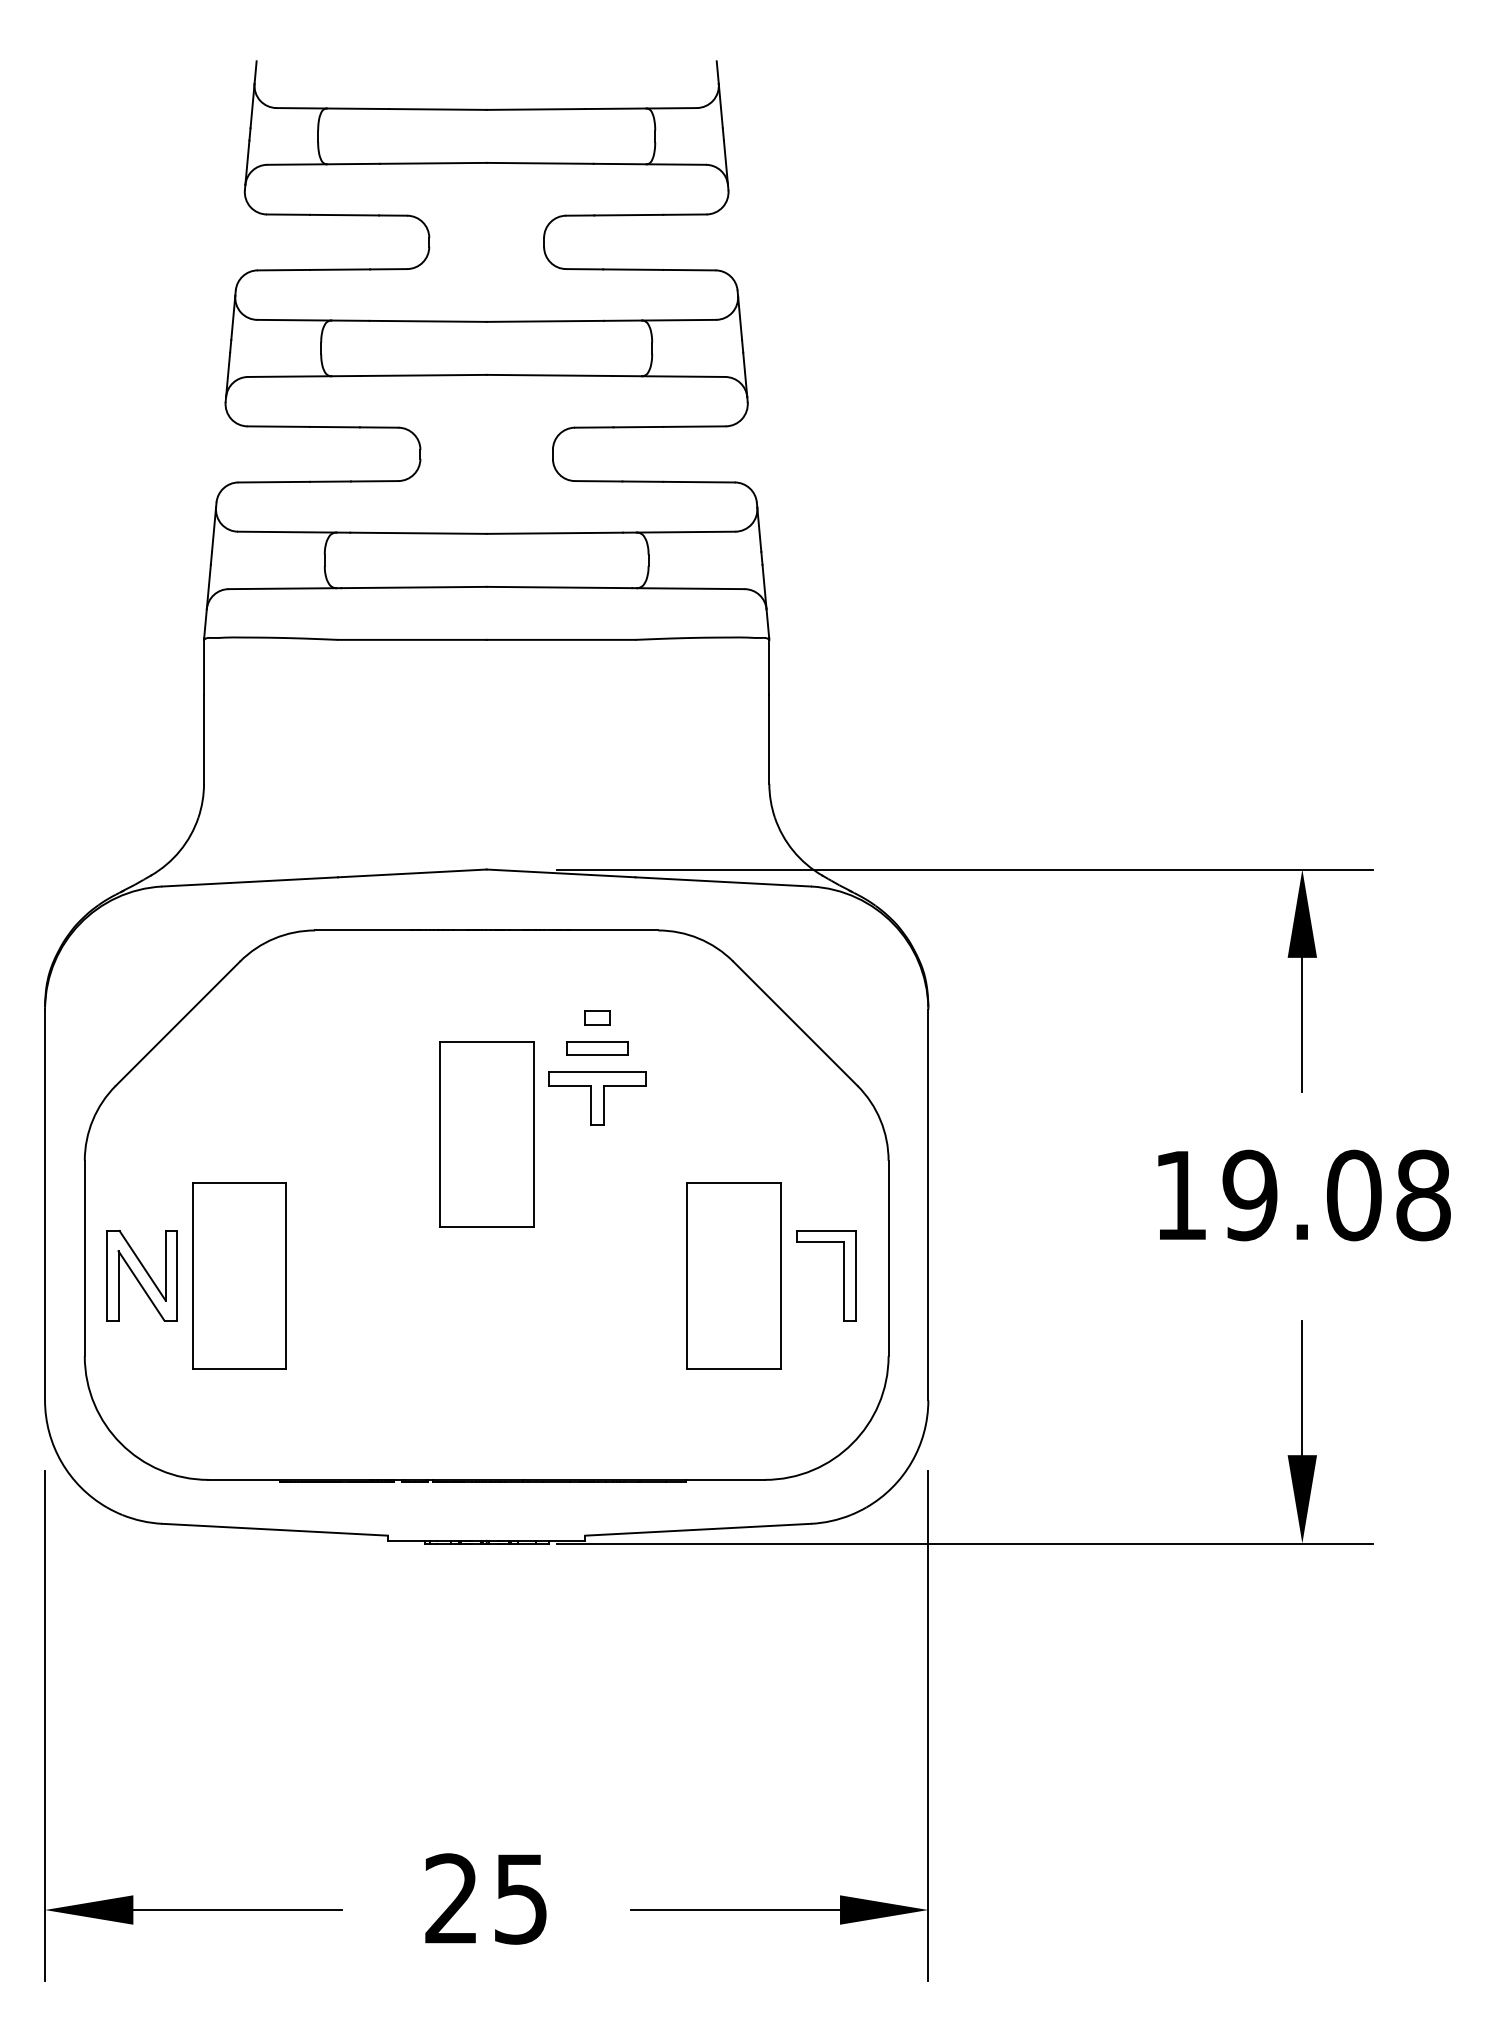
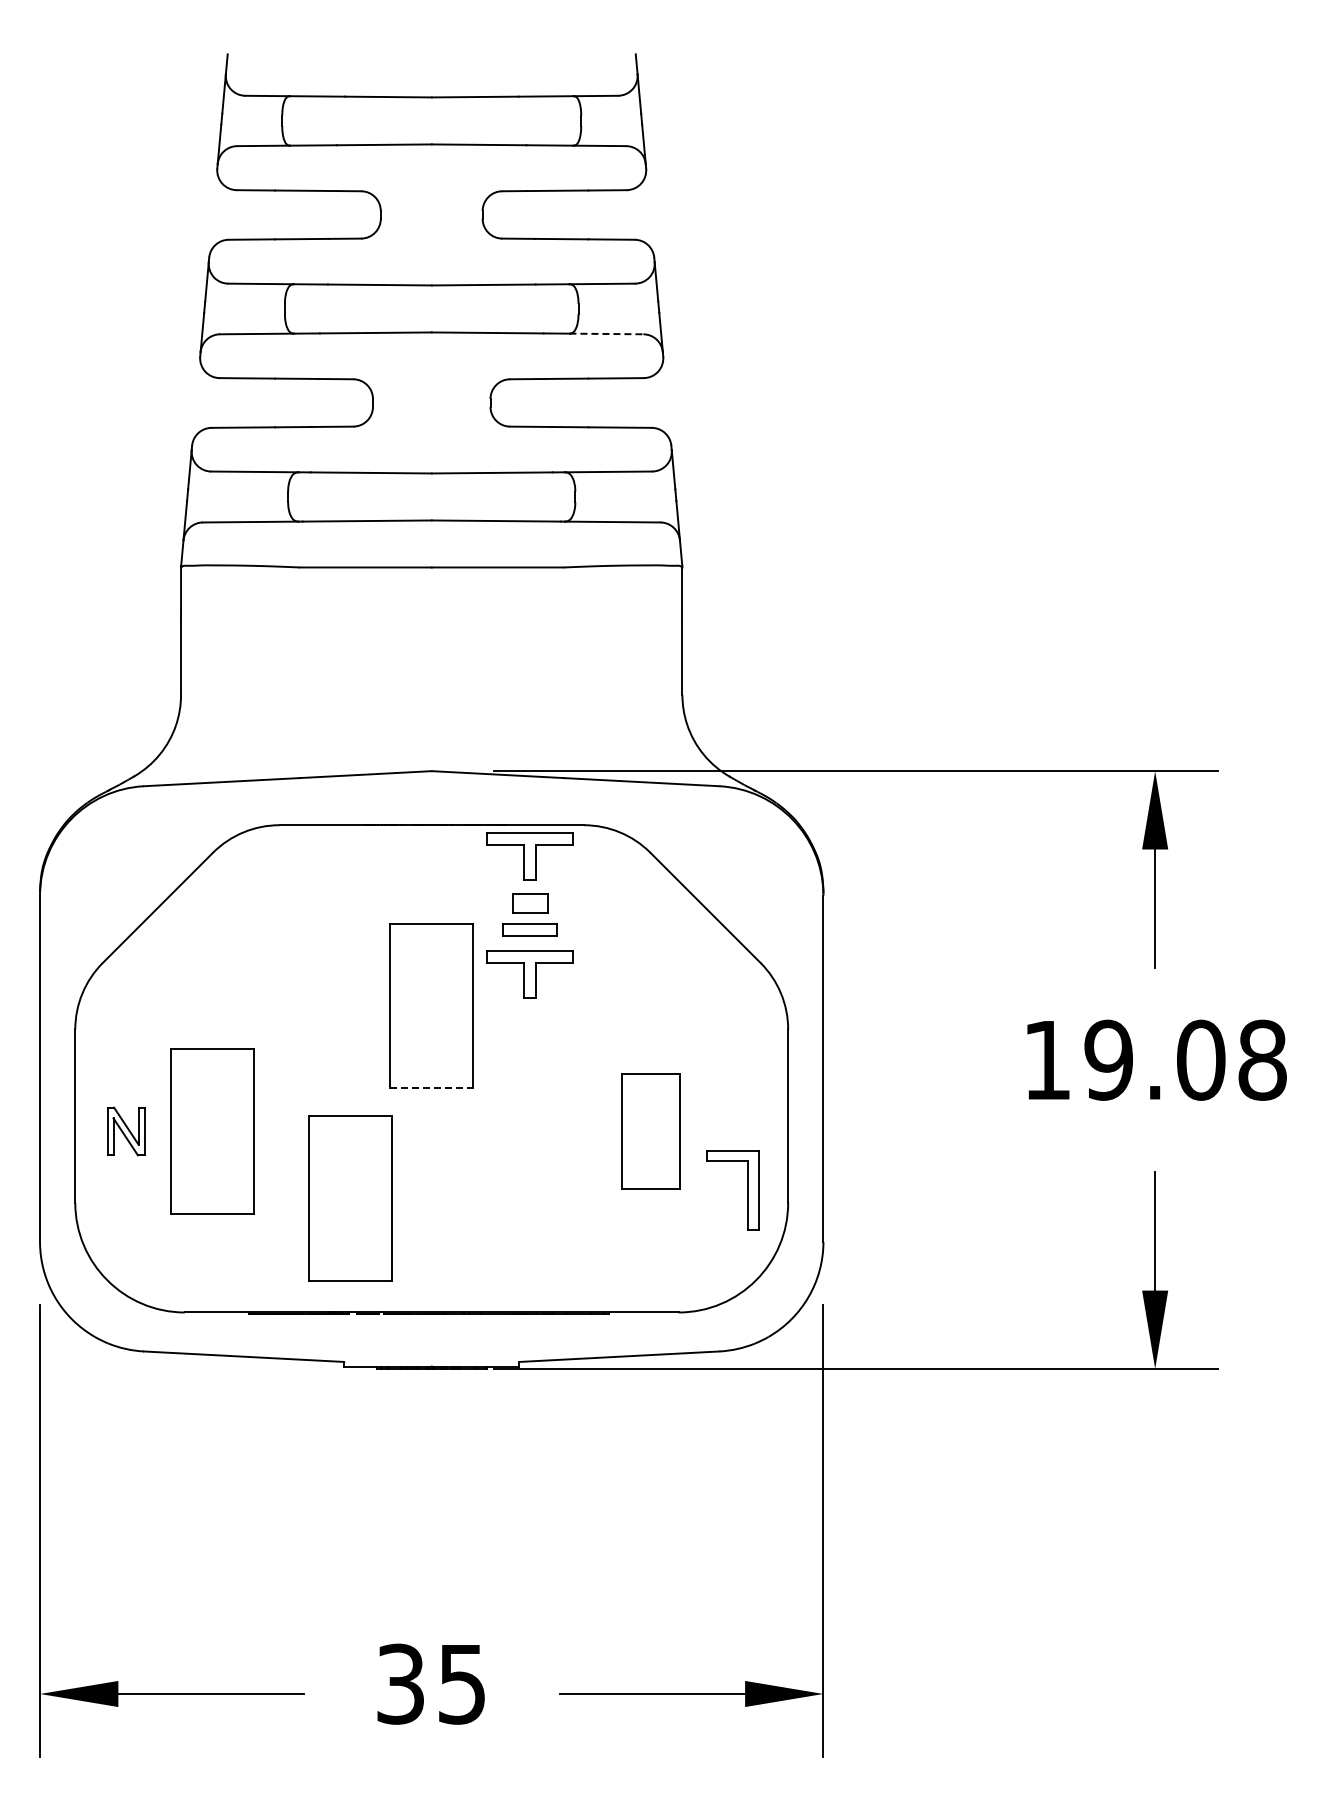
line: (683, 376) -> (606, 333), solid -> dashed
part: (596, 965) -> (529, 856), added
part: (596, 1017) -> (529, 902), size x1.6
line: (486, 1227) -> (431, 1088), solid -> dashed
part: (141, 1275) -> (125, 1131), size x0.6
part: (734, 1275) -> (651, 1131), size x0.7
part: (842, 1275) -> (747, 1190), moved
part: (395, 1351) -> (350, 1198), added
text: (451, 1898) -> (400, 1683), 25 -> 35

